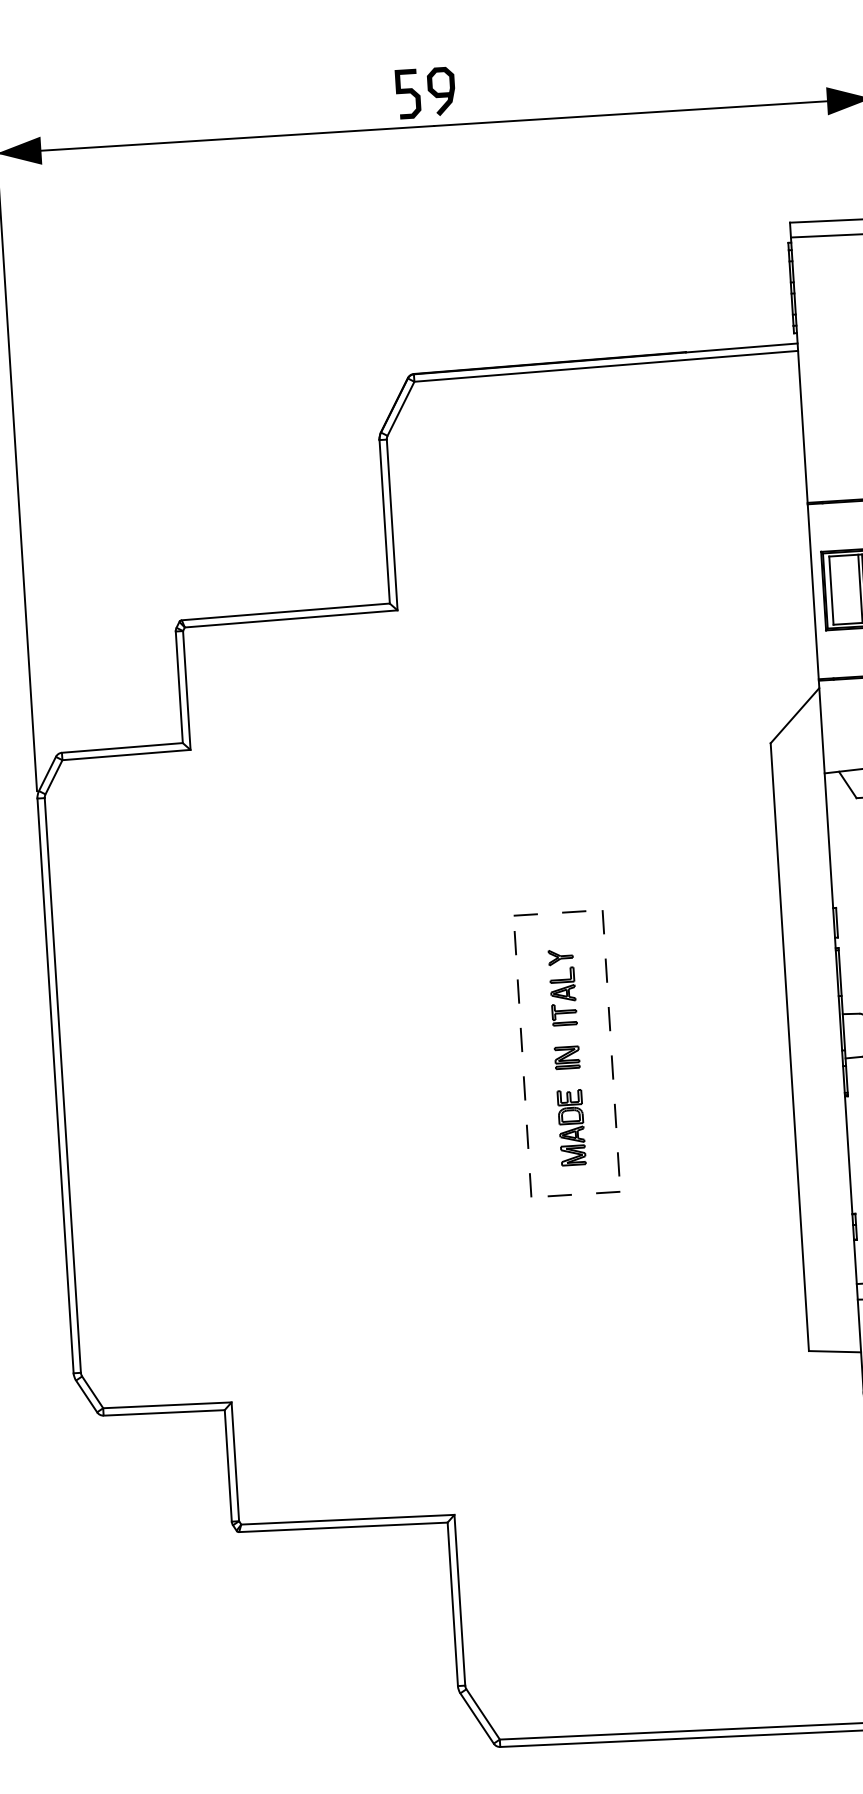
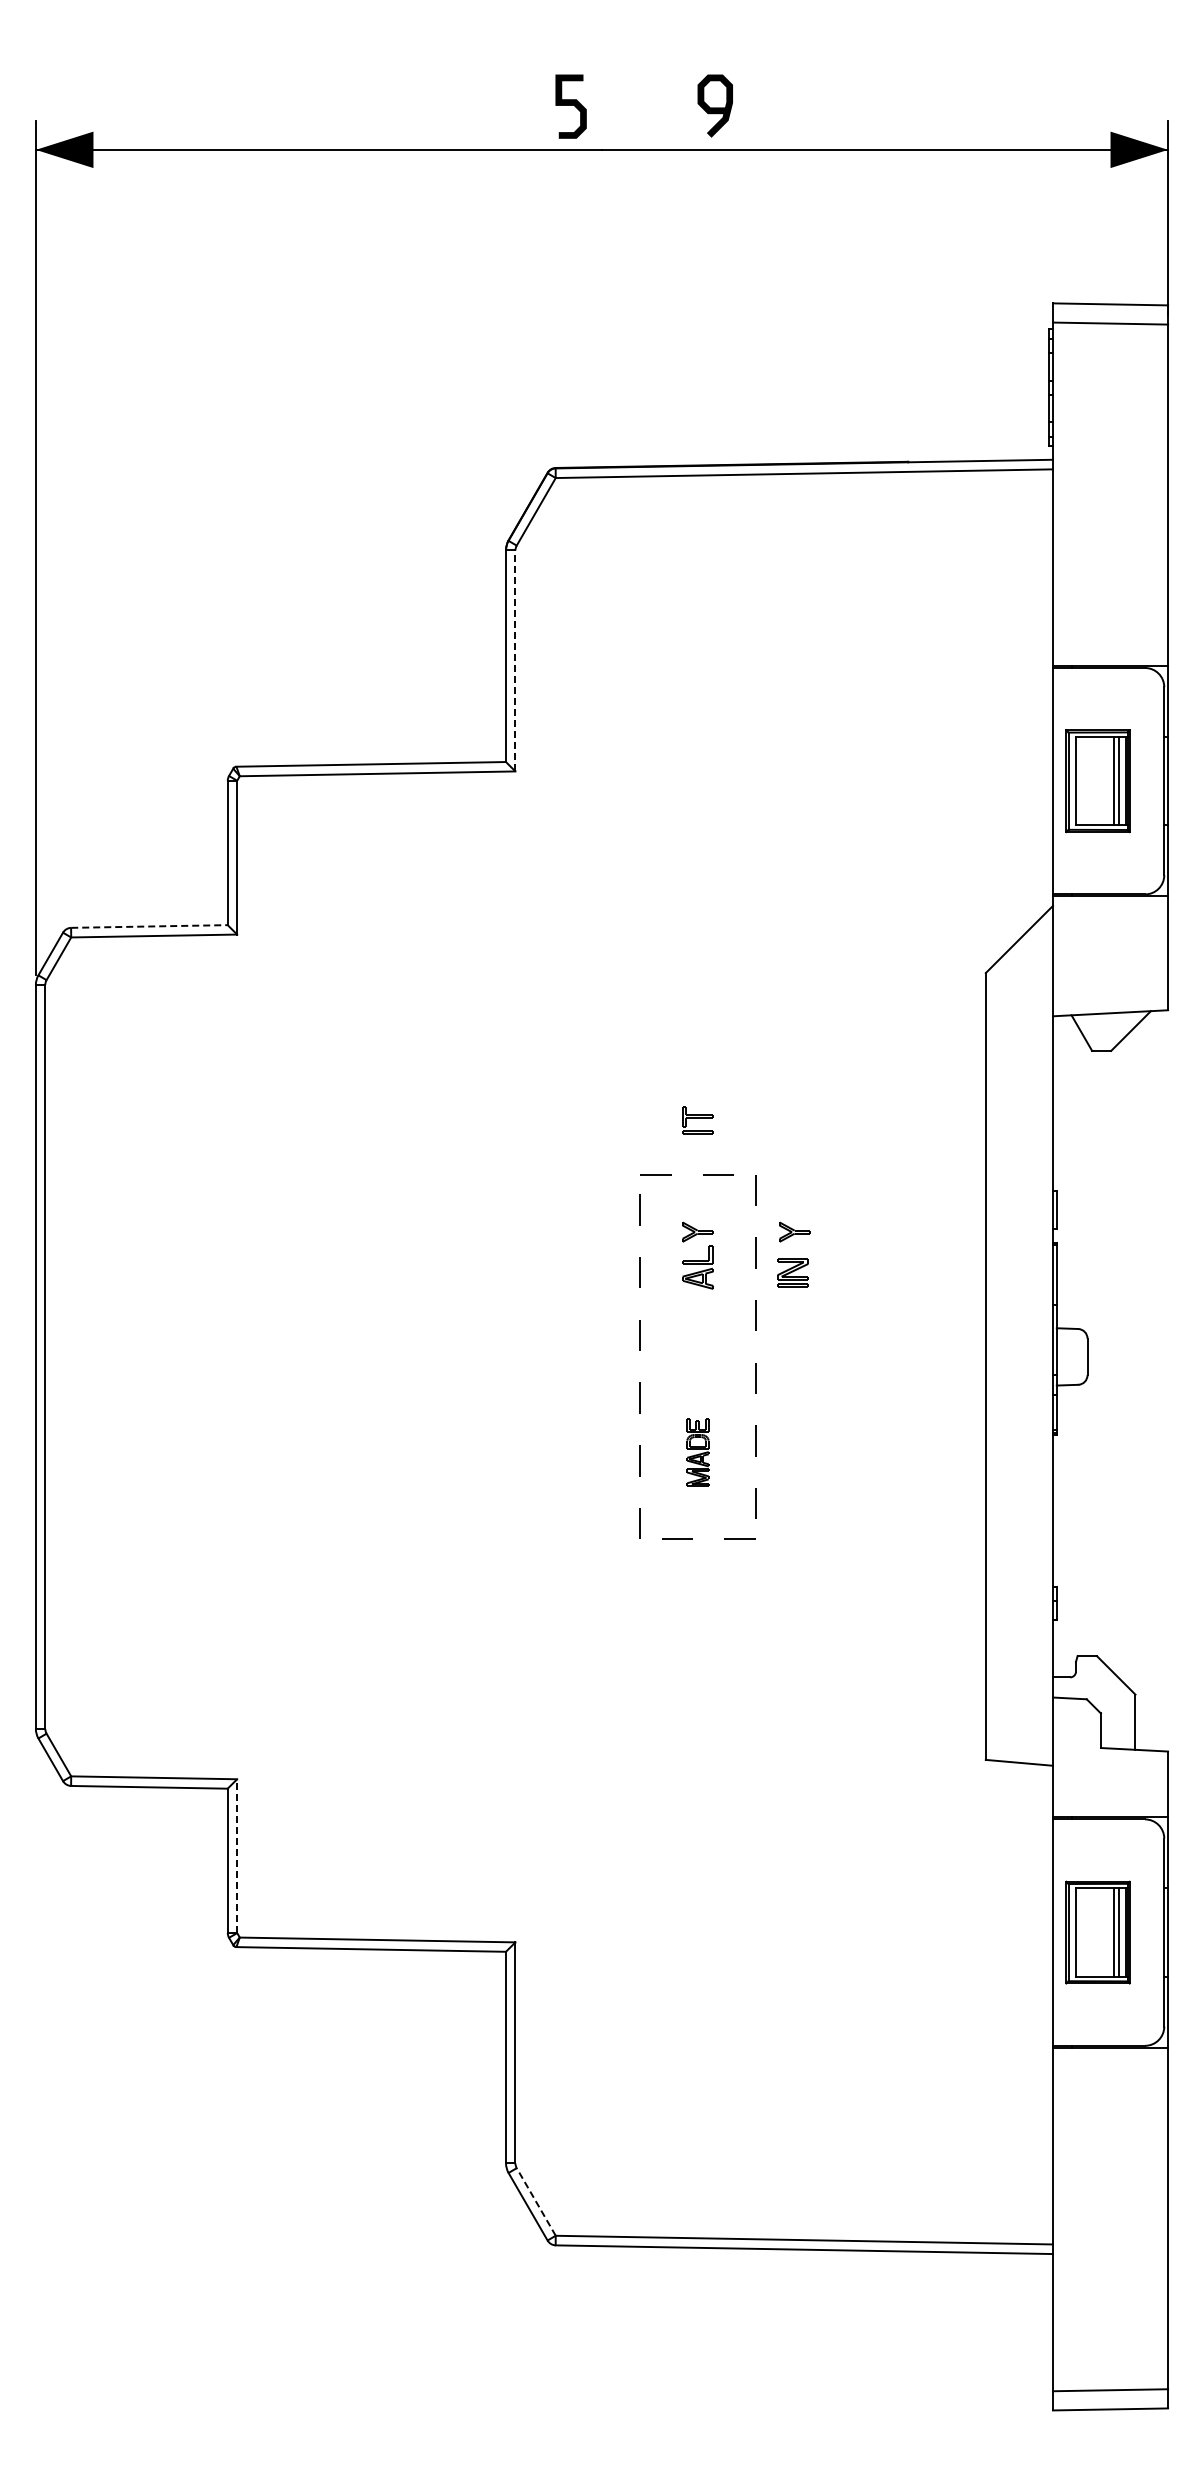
curve: (441, 92) -> (714, 107), moved
line: (392, 524) -> (515, 660), solid -> dashed
line: (123, 747) -> (150, 926), solid -> dashed
part: (635, 952) -> (794, 1231), added
part: (564, 1014) -> (697, 1120), moved
part: (566, 1057) -> (792, 1272), moved
part: (571, 1127) -> (697, 1452), size x0.7
line: (235, 1462) -> (237, 1856), solid -> dashed
line: (483, 1714) -> (536, 2201), solid -> dashed

